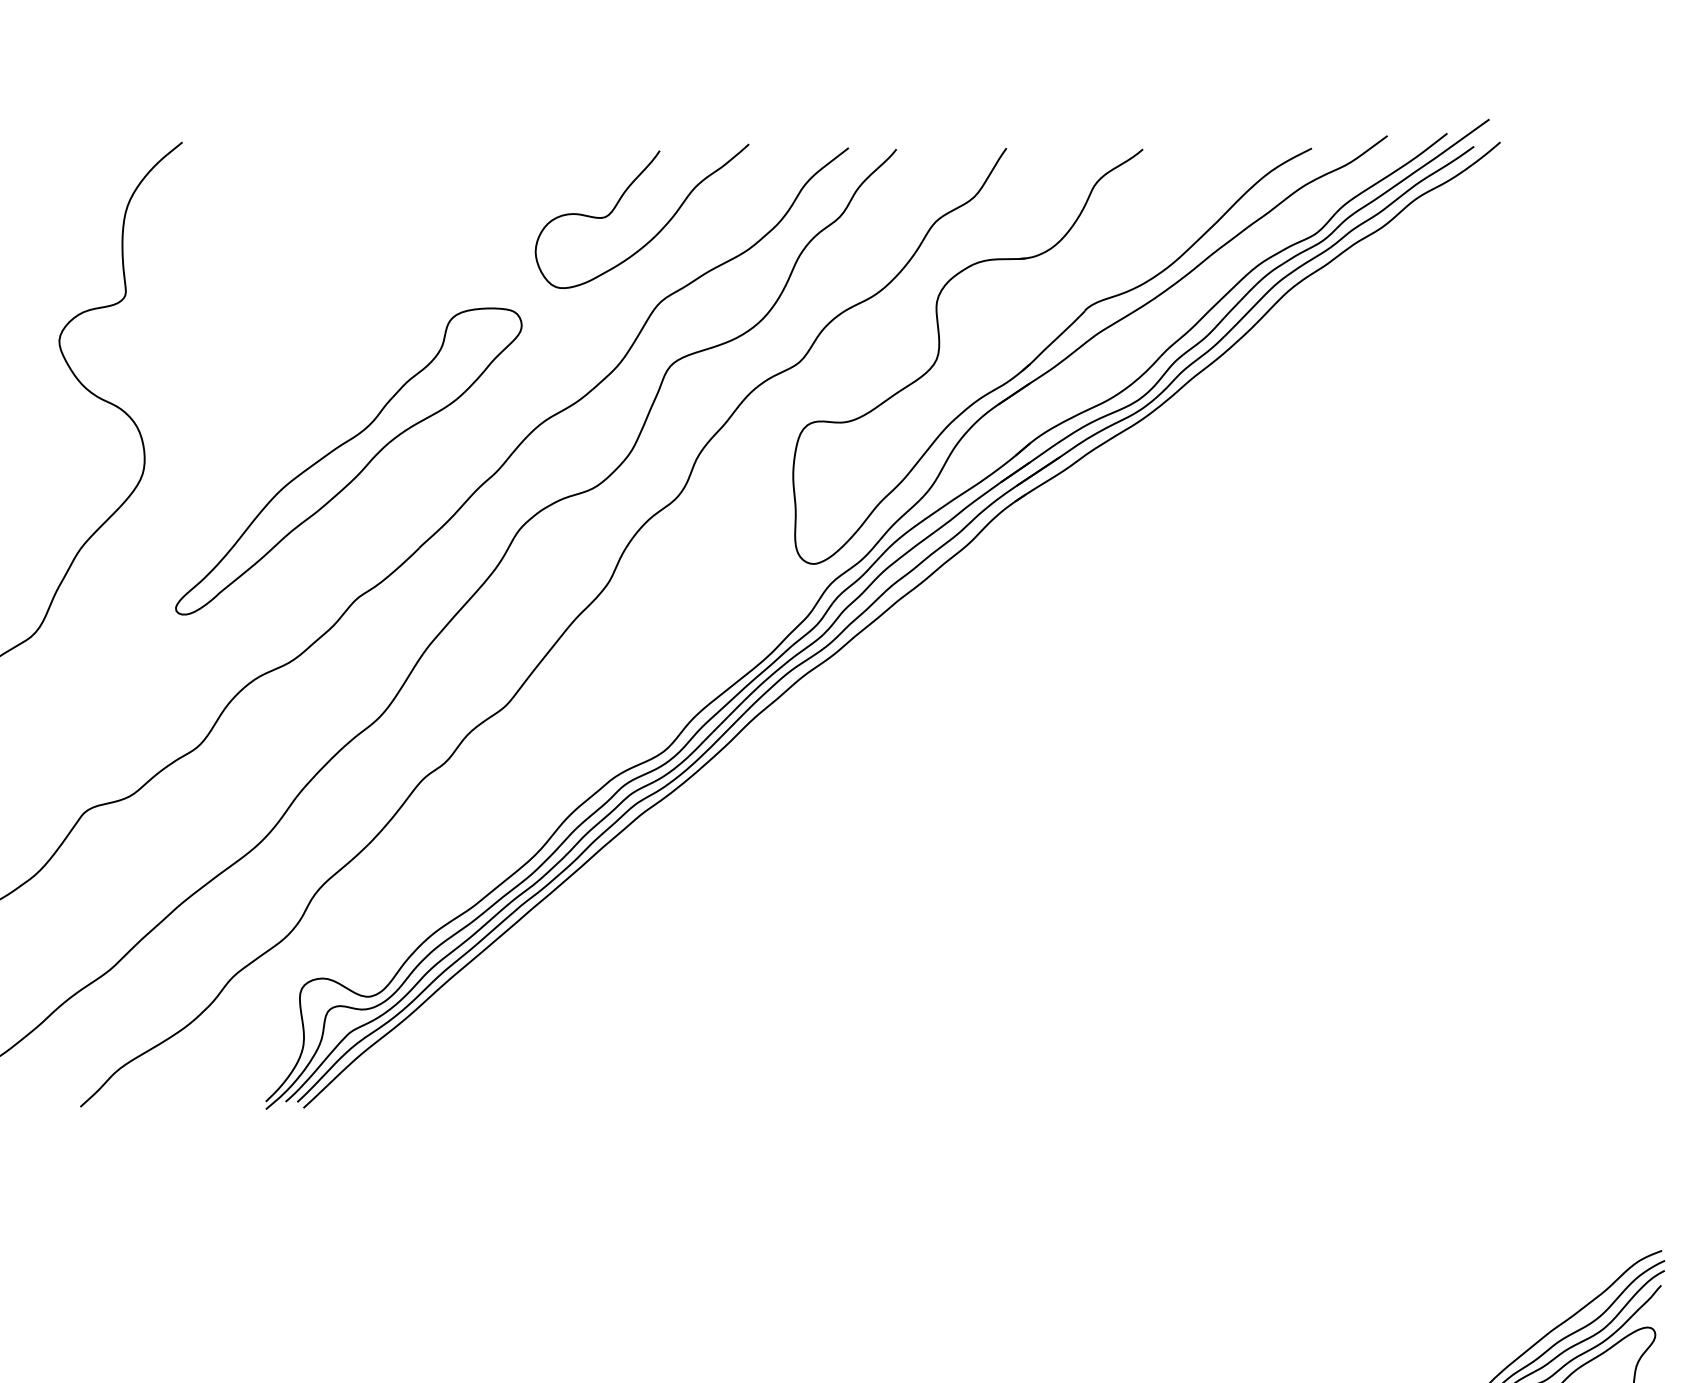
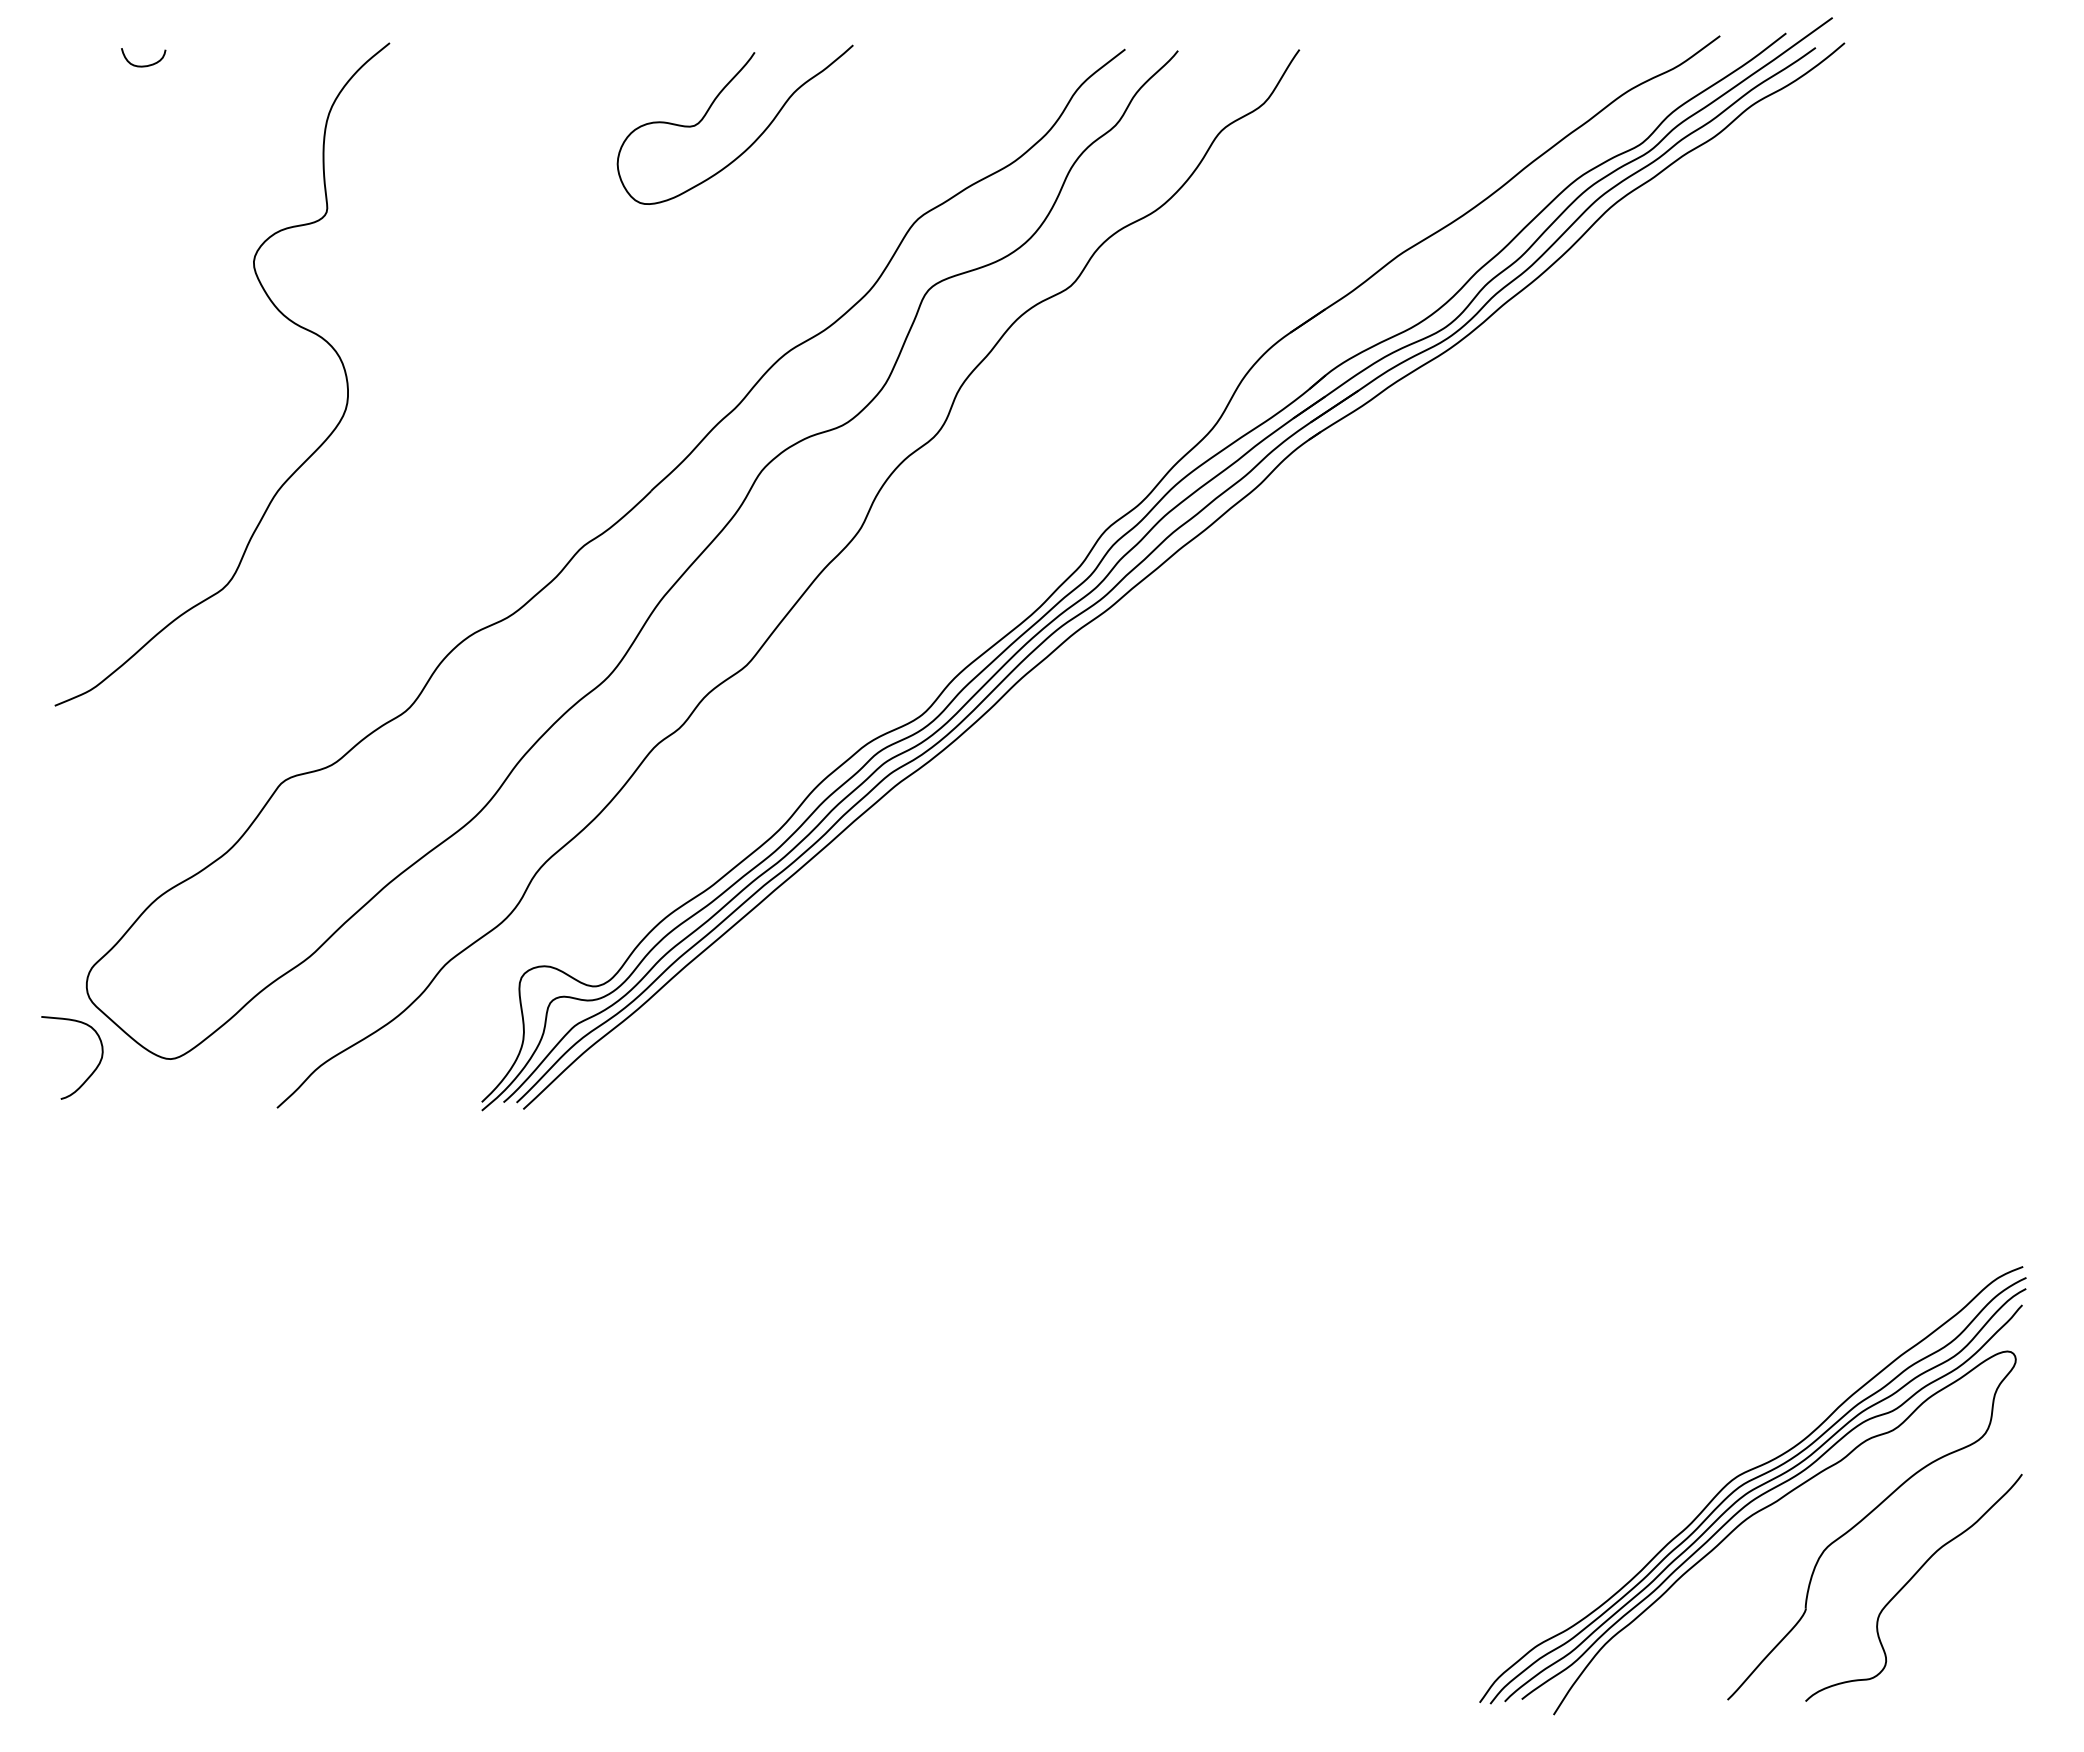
curve: (657, 232) -> (752, 142), moved
part: (1045, 350) -> (1342, 272), removed
part: (348, 461) -> (573, 395), removed

